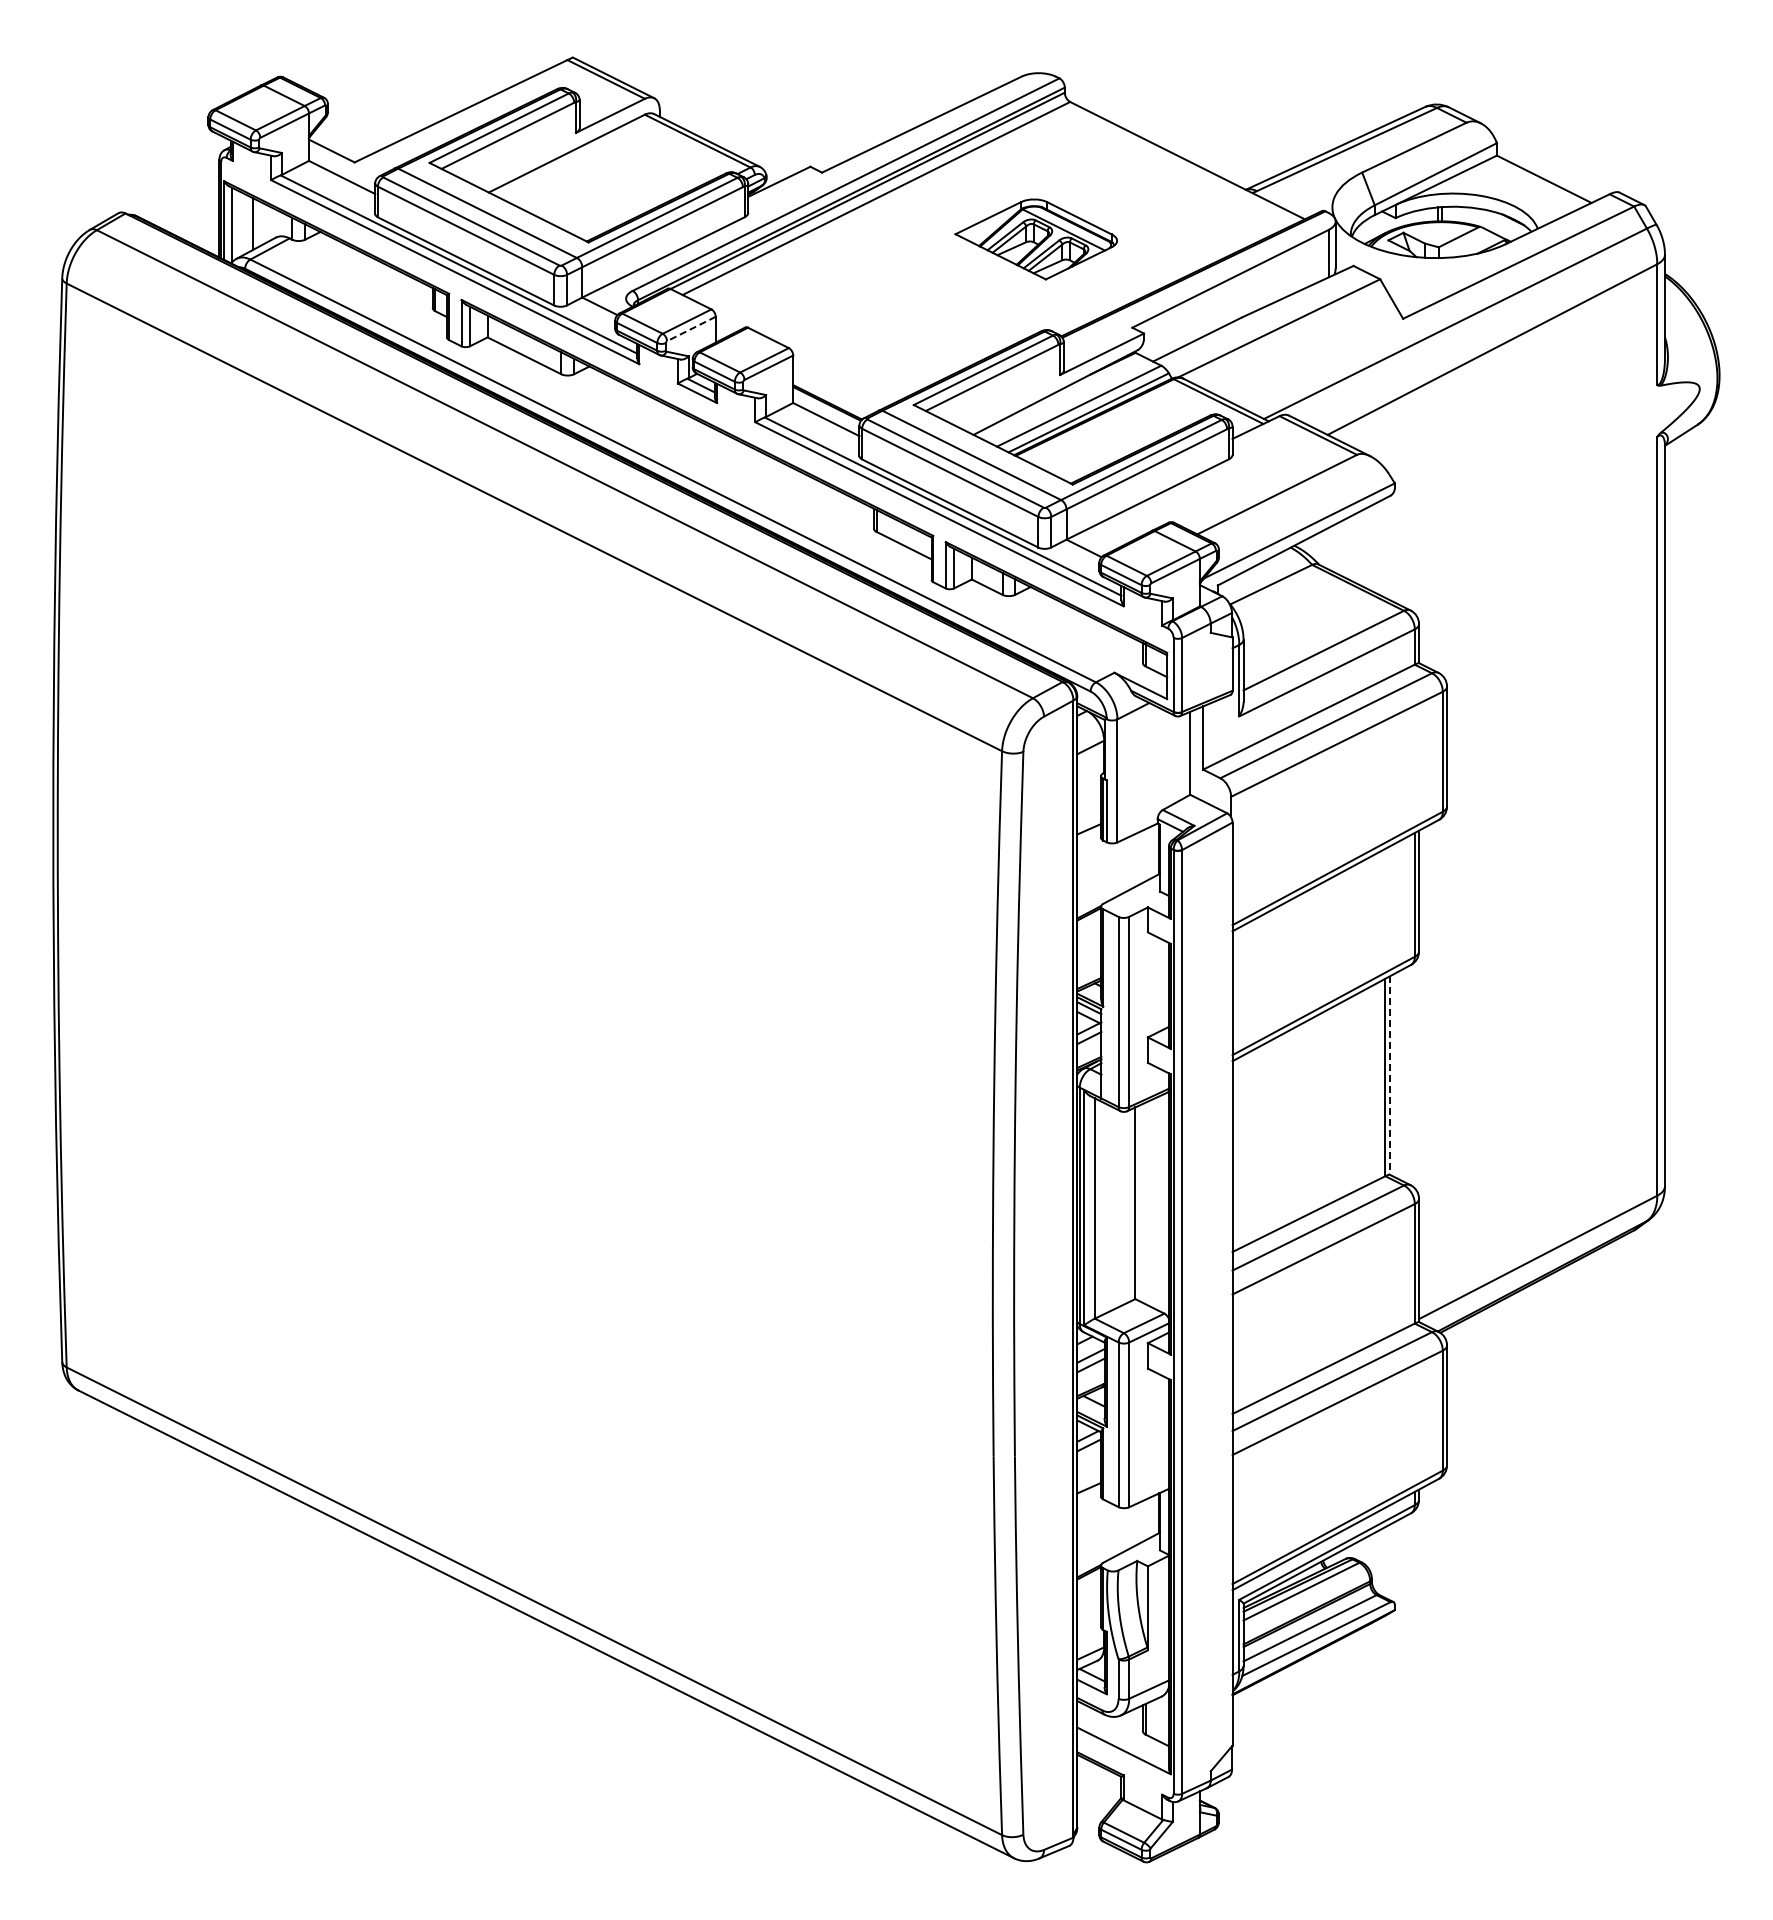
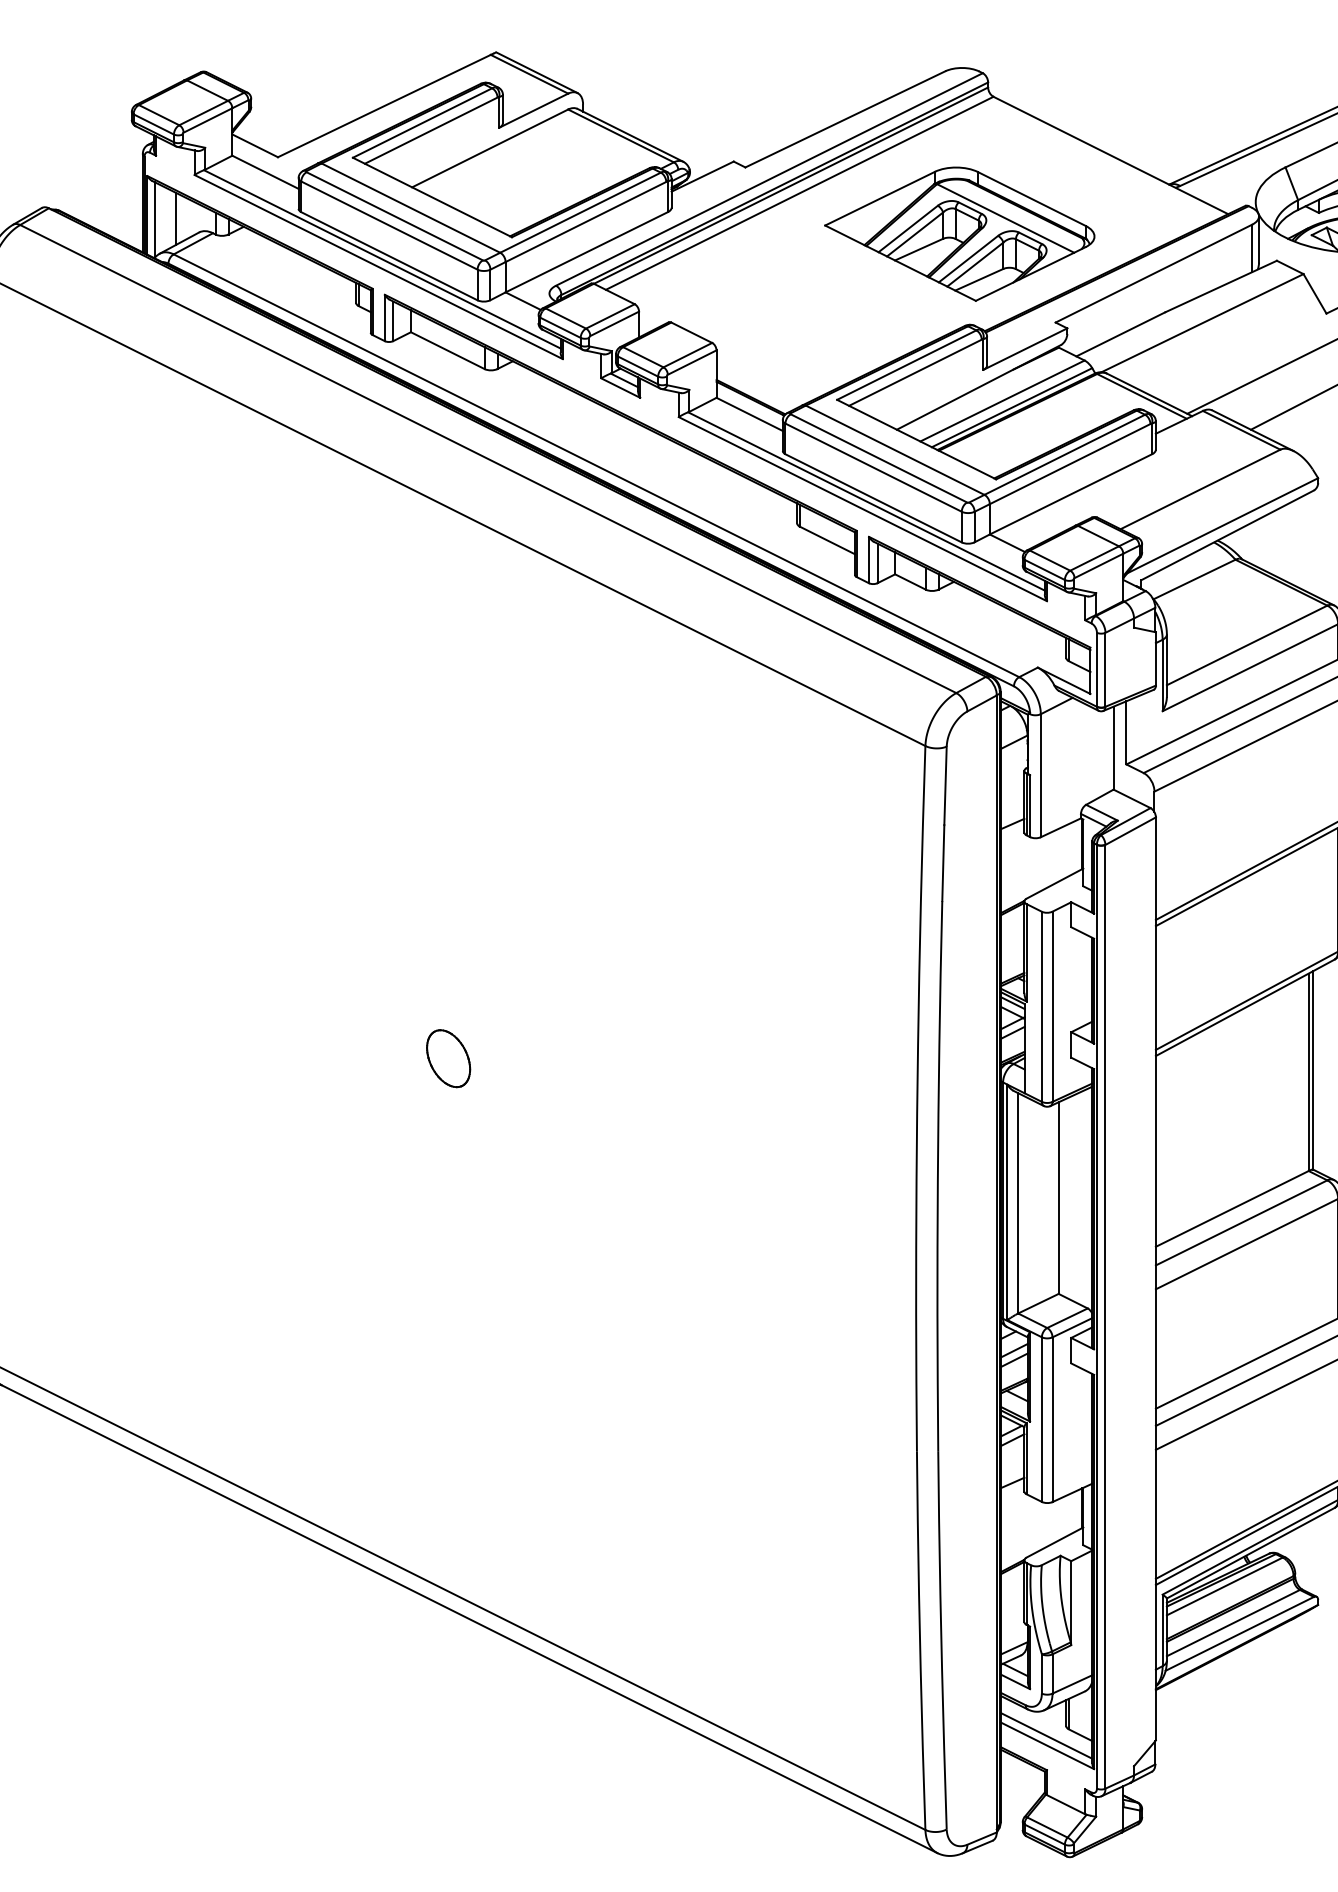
part: (1035, 239) -> (958, 234), size x1.67
line: (690, 329) -> (613, 324), dashed -> solid
part: (524, 1063) -> (447, 1058), added
line: (1389, 1076) -> (1312, 1071), dashed -> solid
line: (1122, 1740) -> (1045, 1735), added

